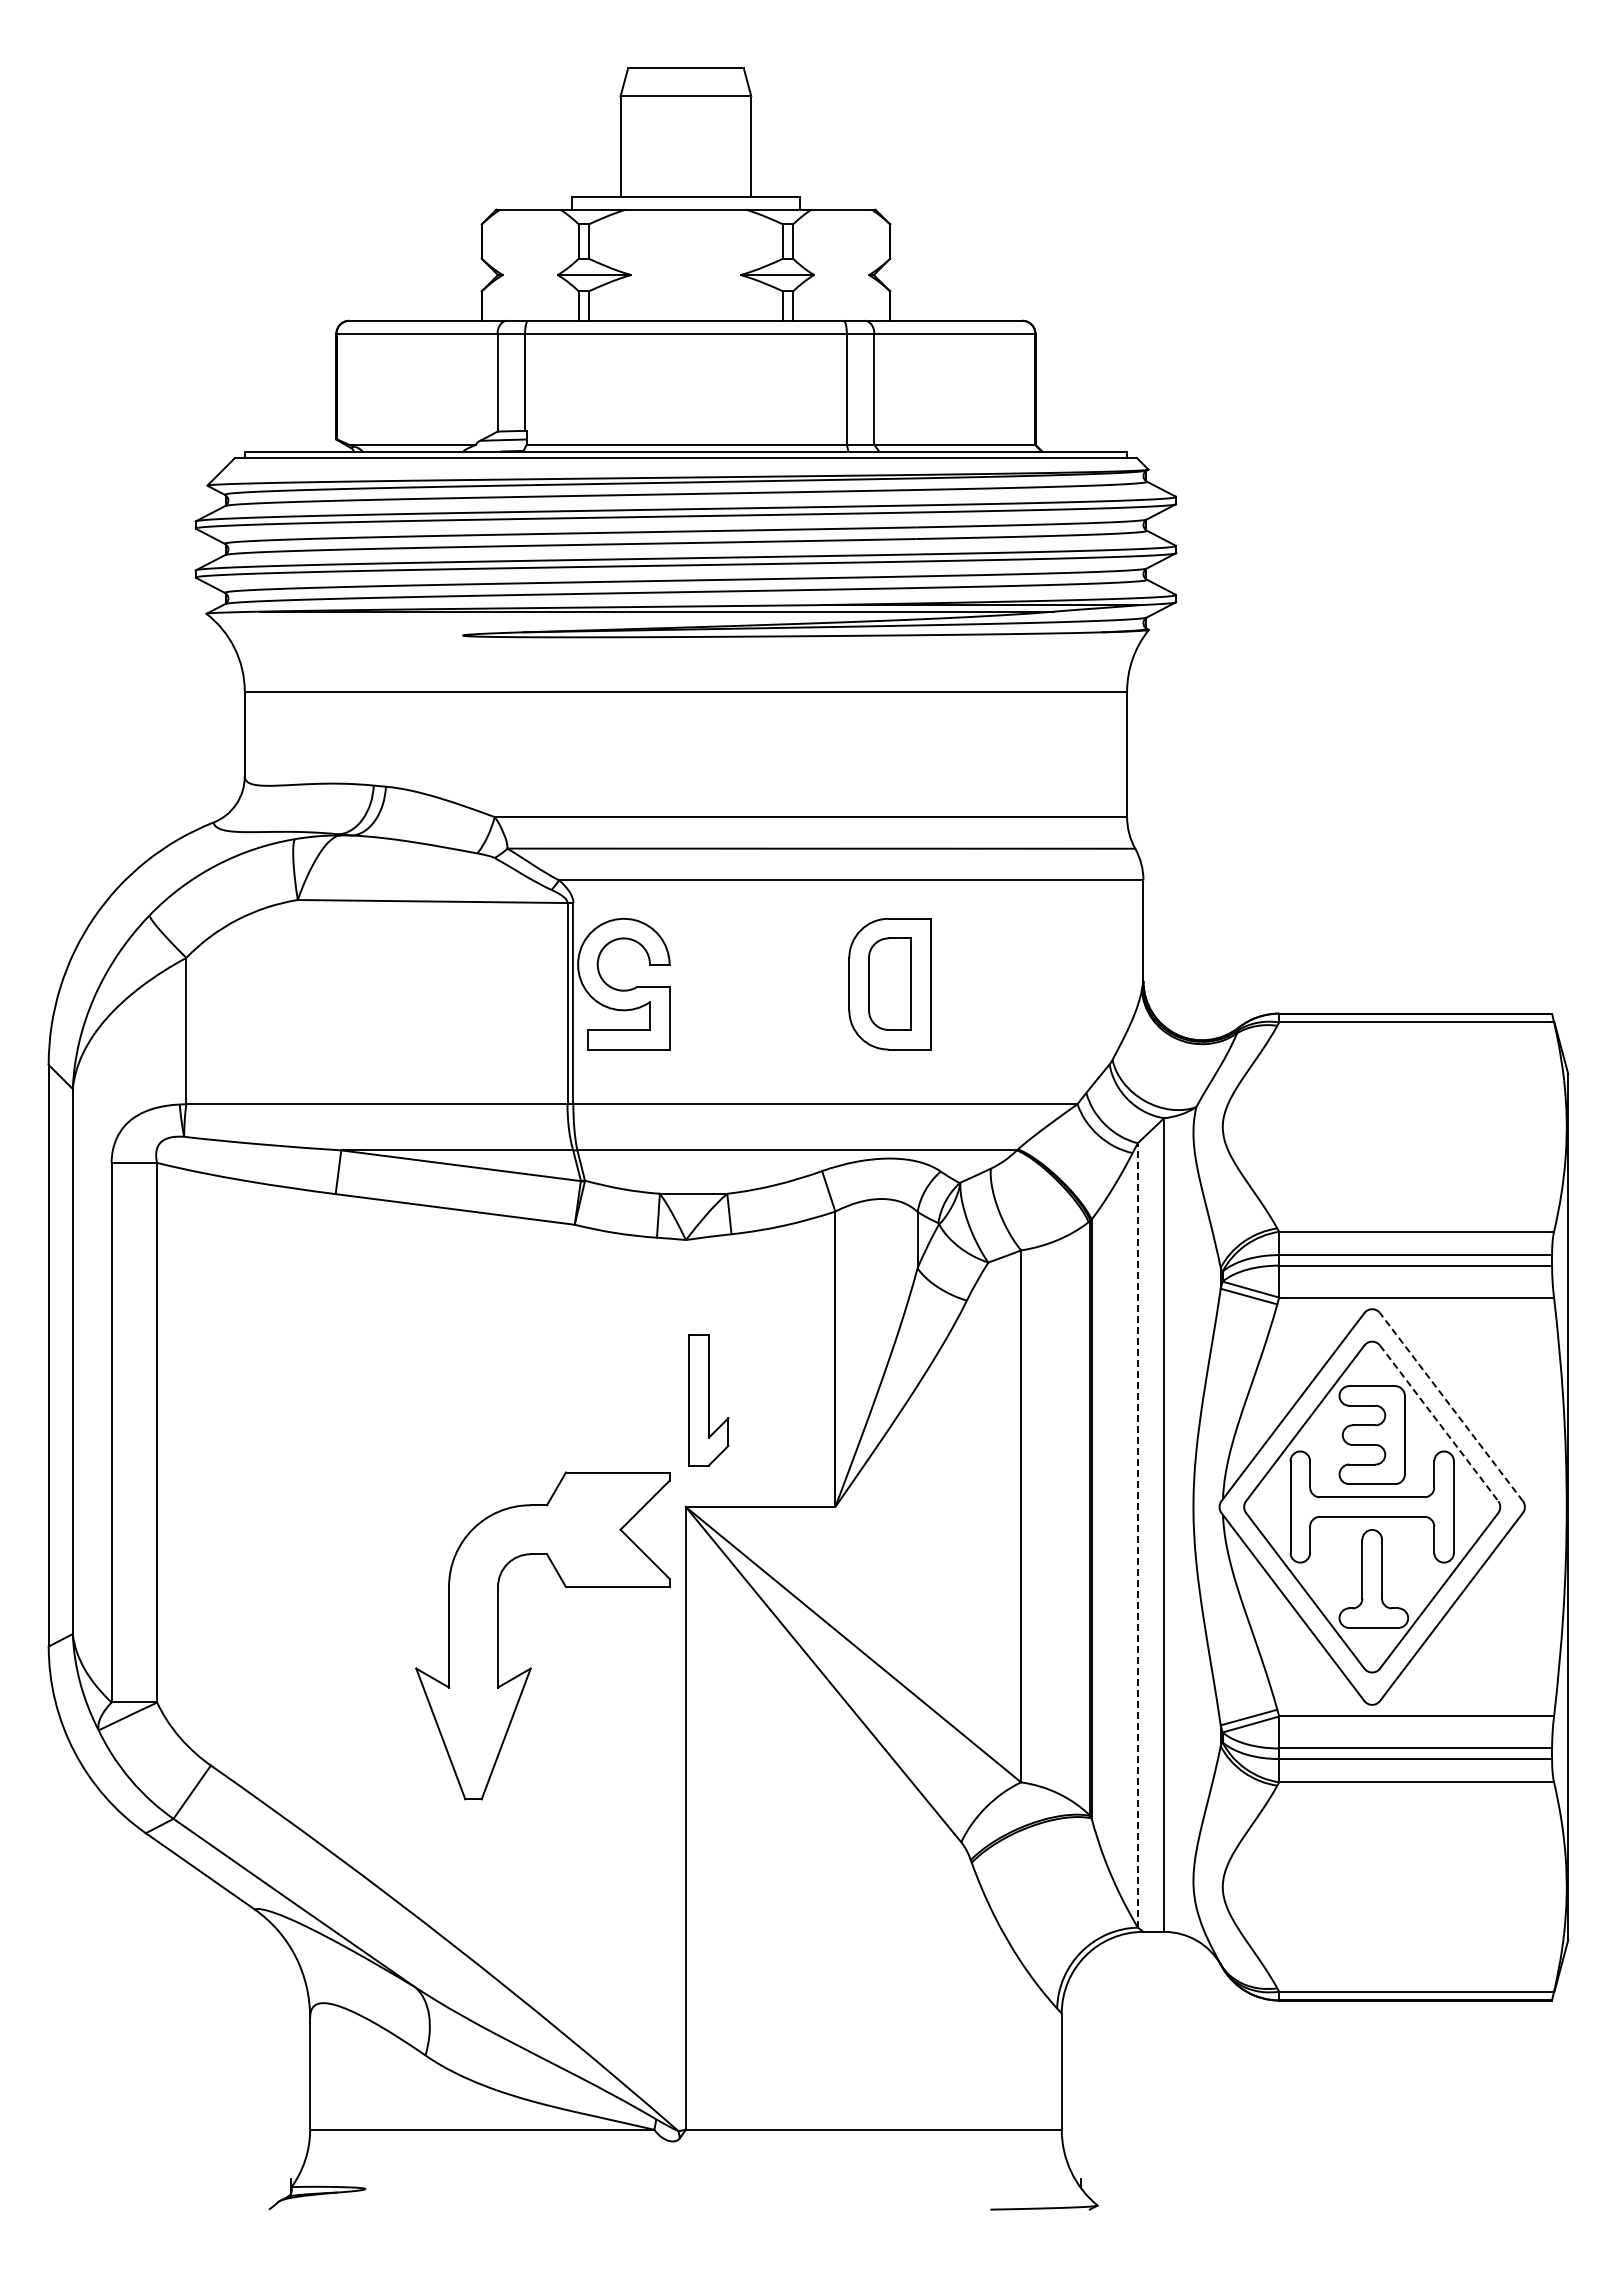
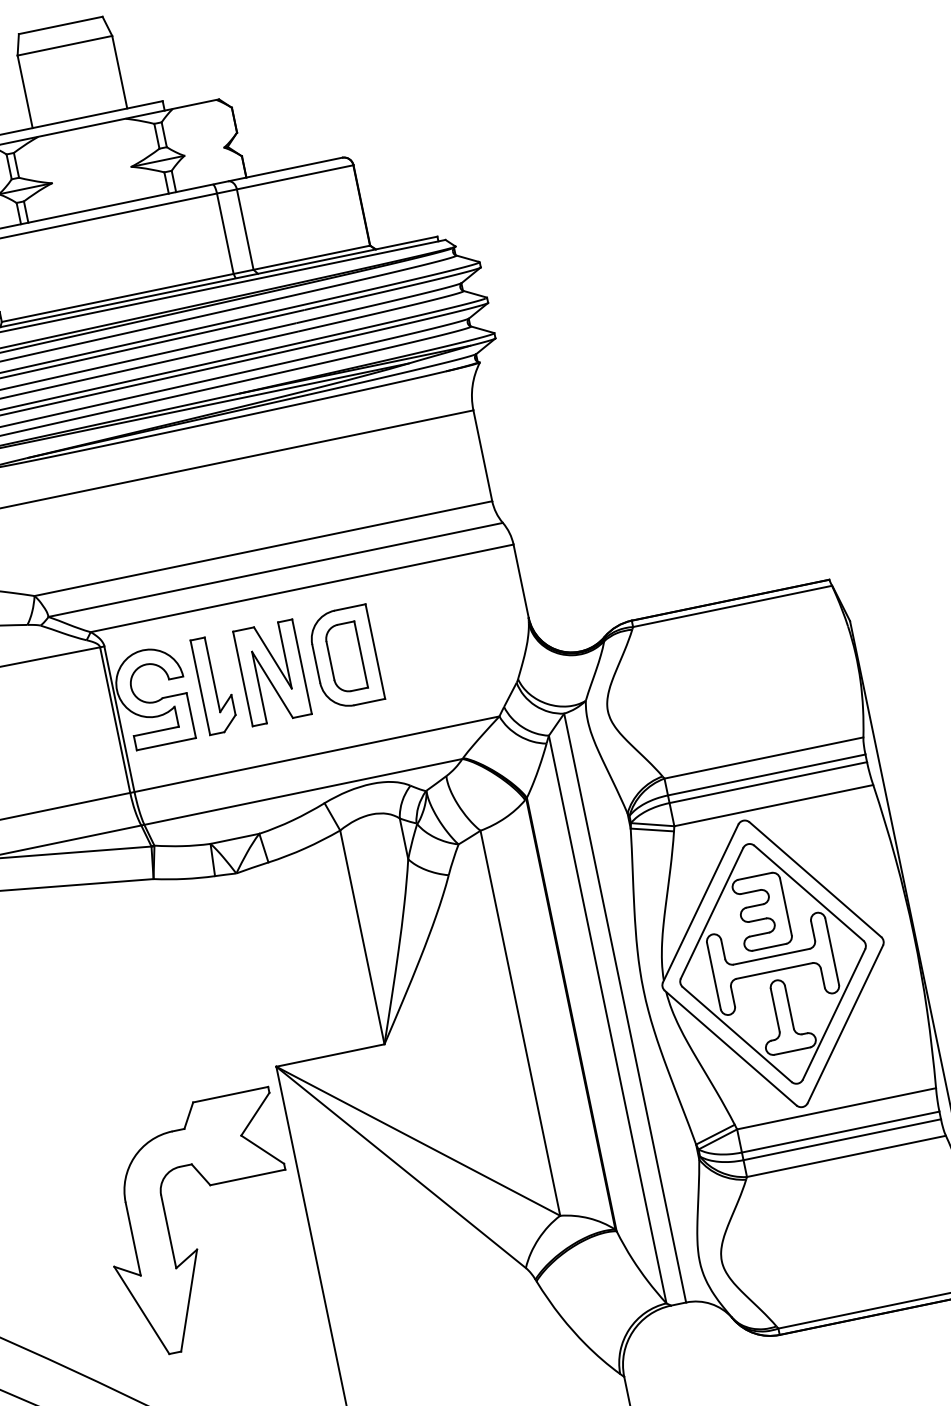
part: (788, 983) -> (272, 672), added
part: (708, 1400) -> (214, 685), moved
line: (1451, 1406) -> (815, 879), dashed -> solid
line: (1439, 1423) -> (809, 893), dashed -> solid
line: (1137, 1534) -> (607, 1018), dashed -> solid
part: (531, 1667) -> (197, 1248), moved

